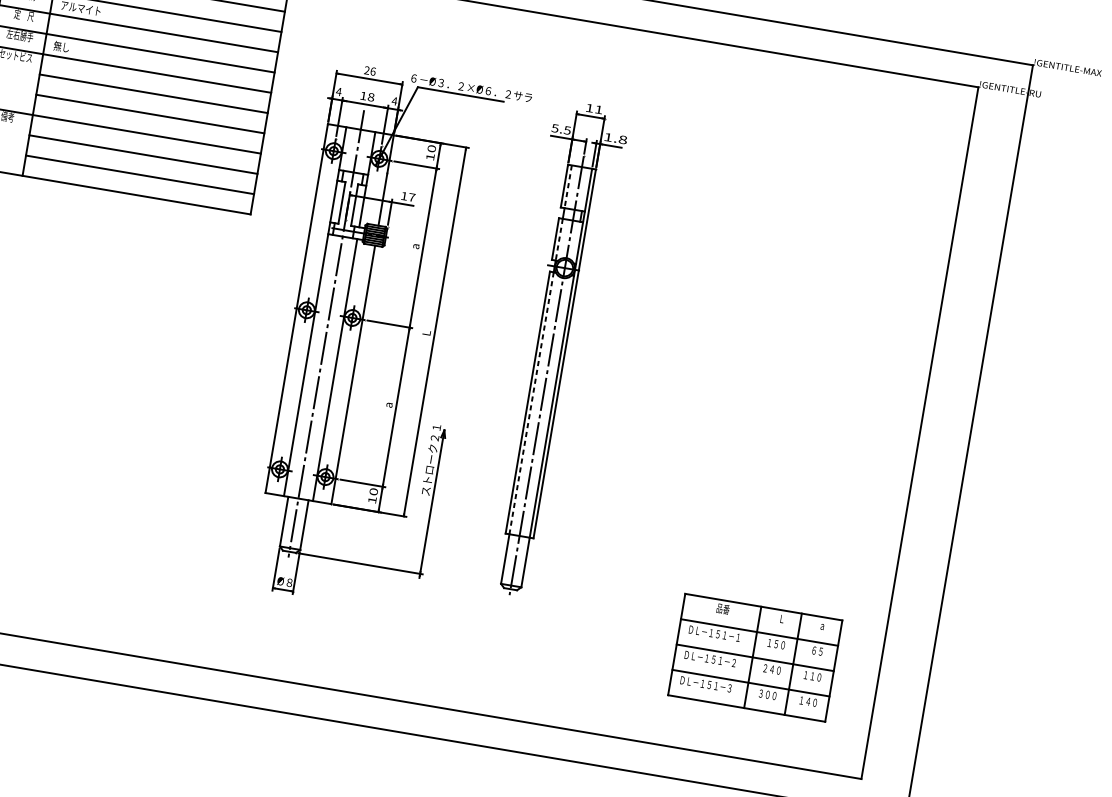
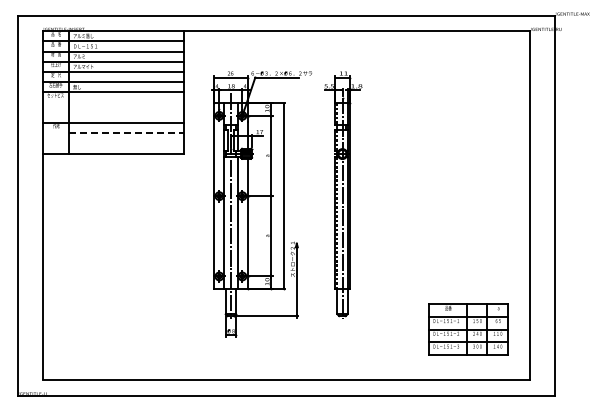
line: (152, 93) -> (125, 102), removed
line: (148, 113) -> (125, 112), removed
line: (143, 154) -> (126, 133), solid -> dashed
line: (138, 174) -> (125, 143), removed

